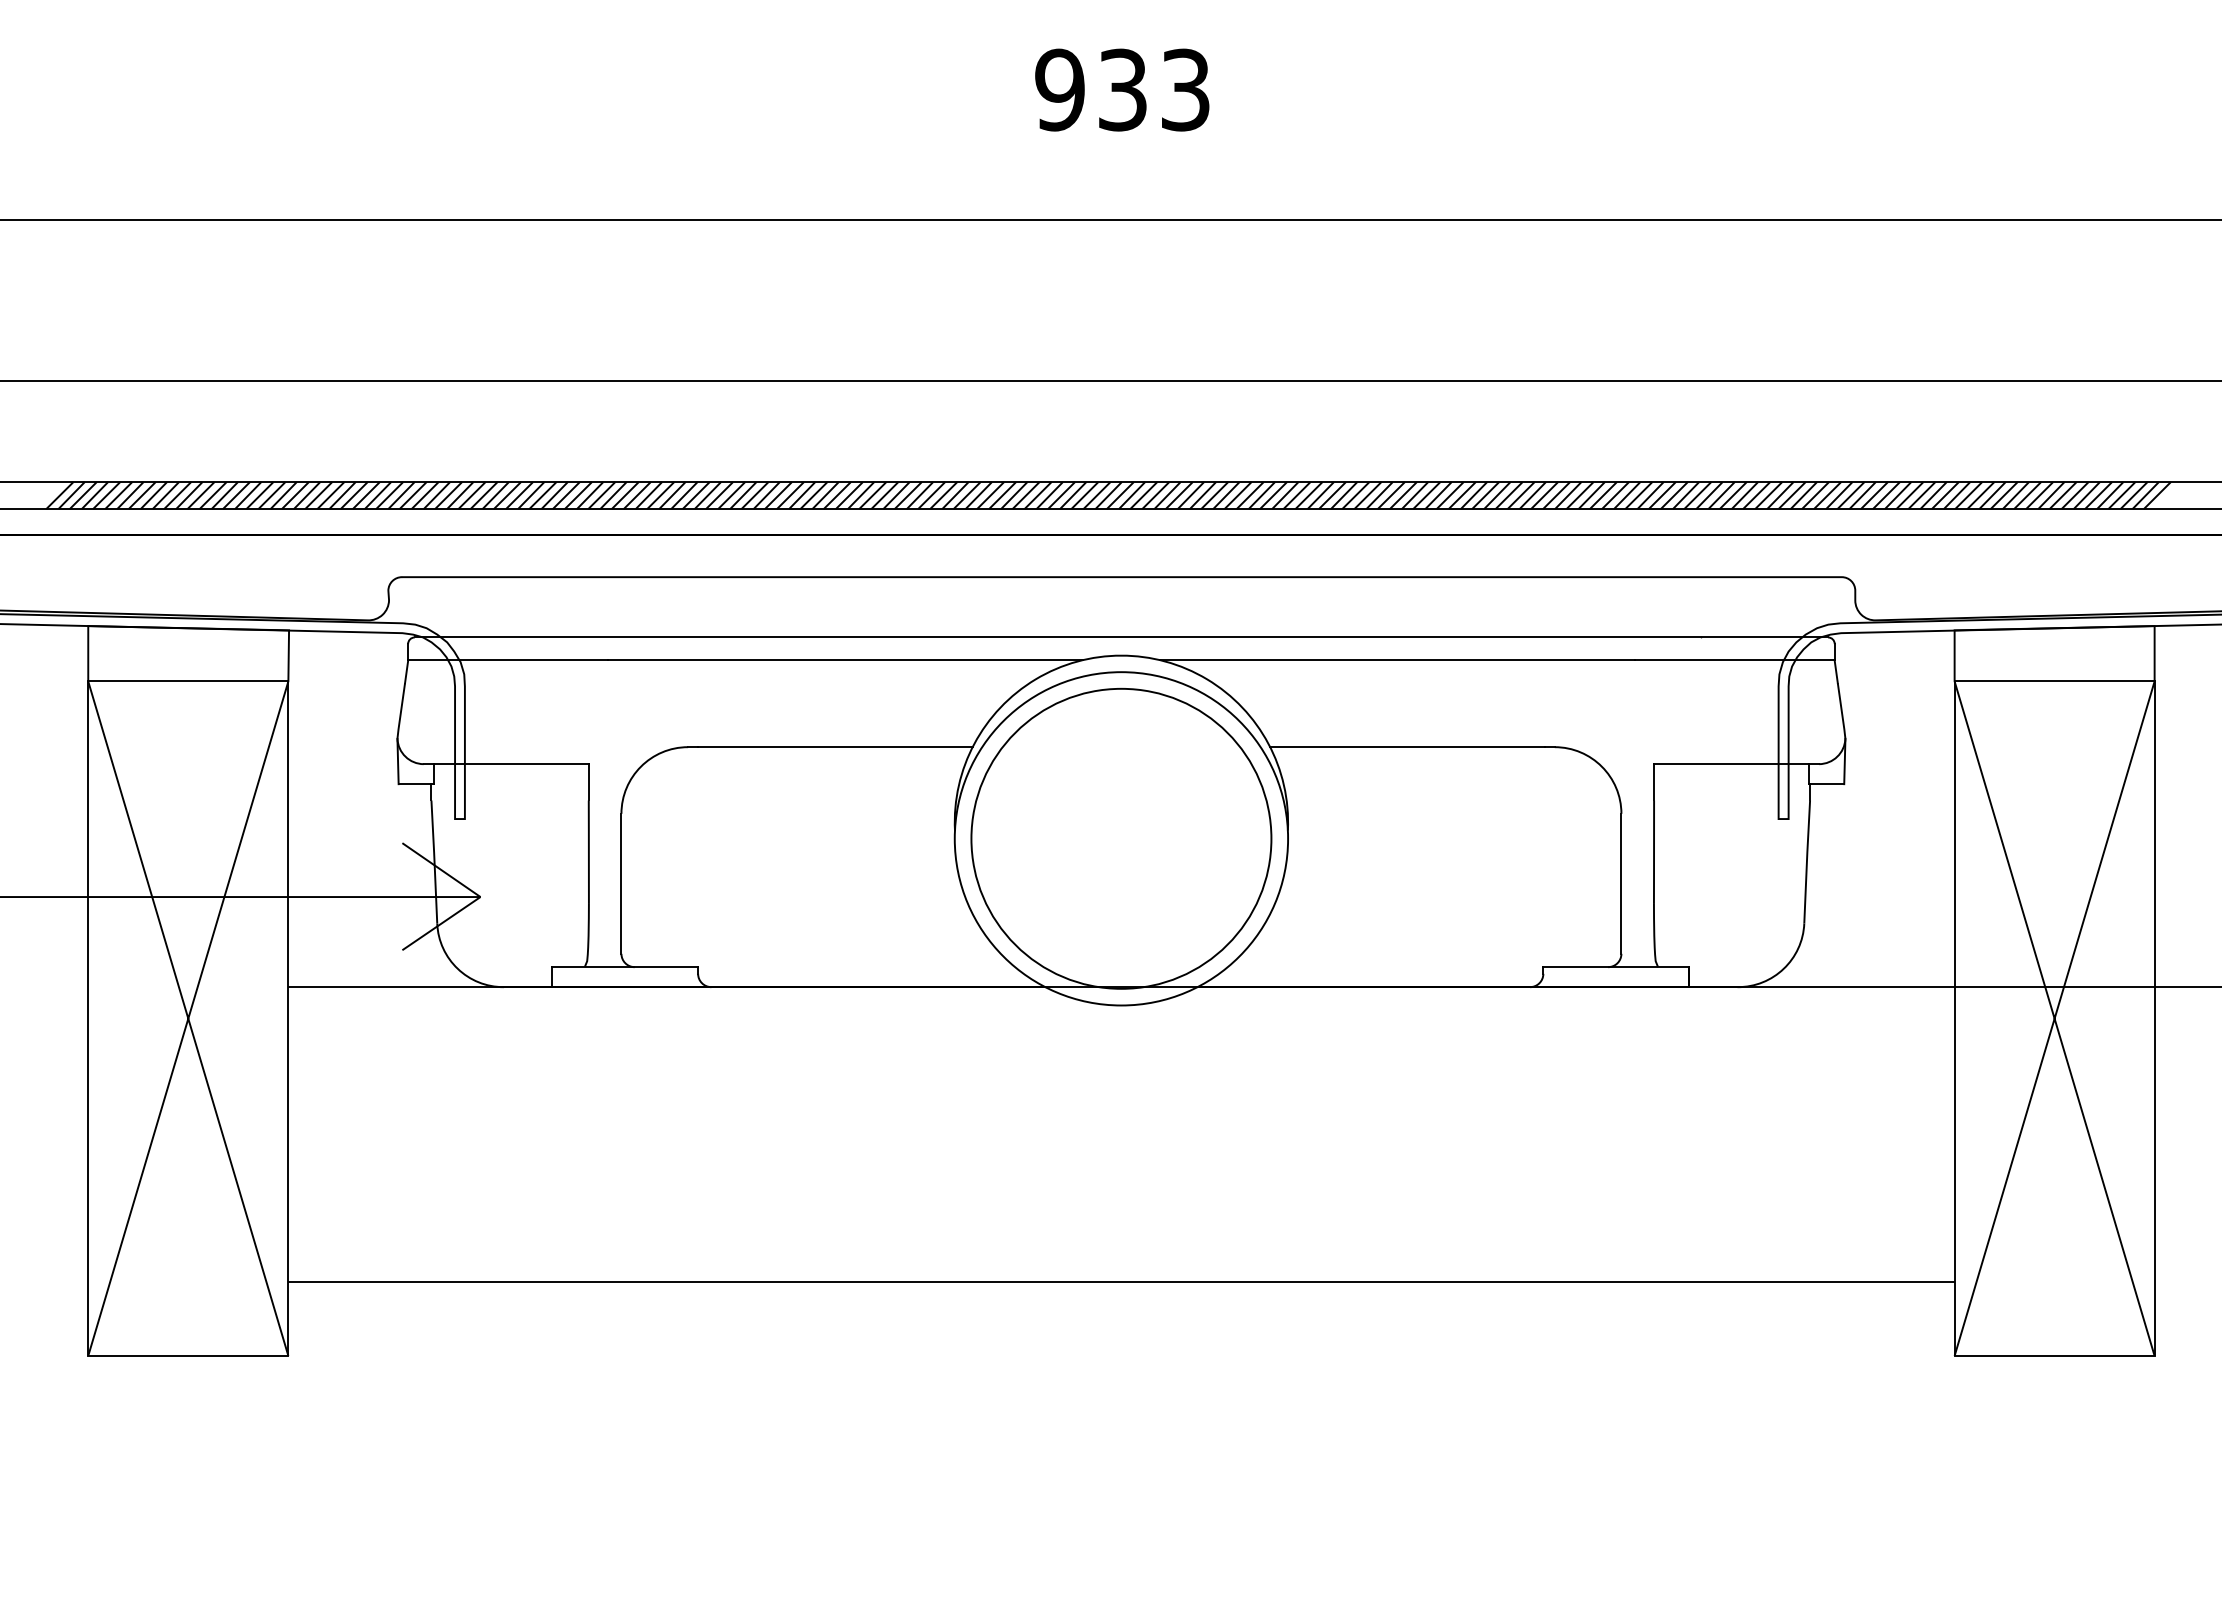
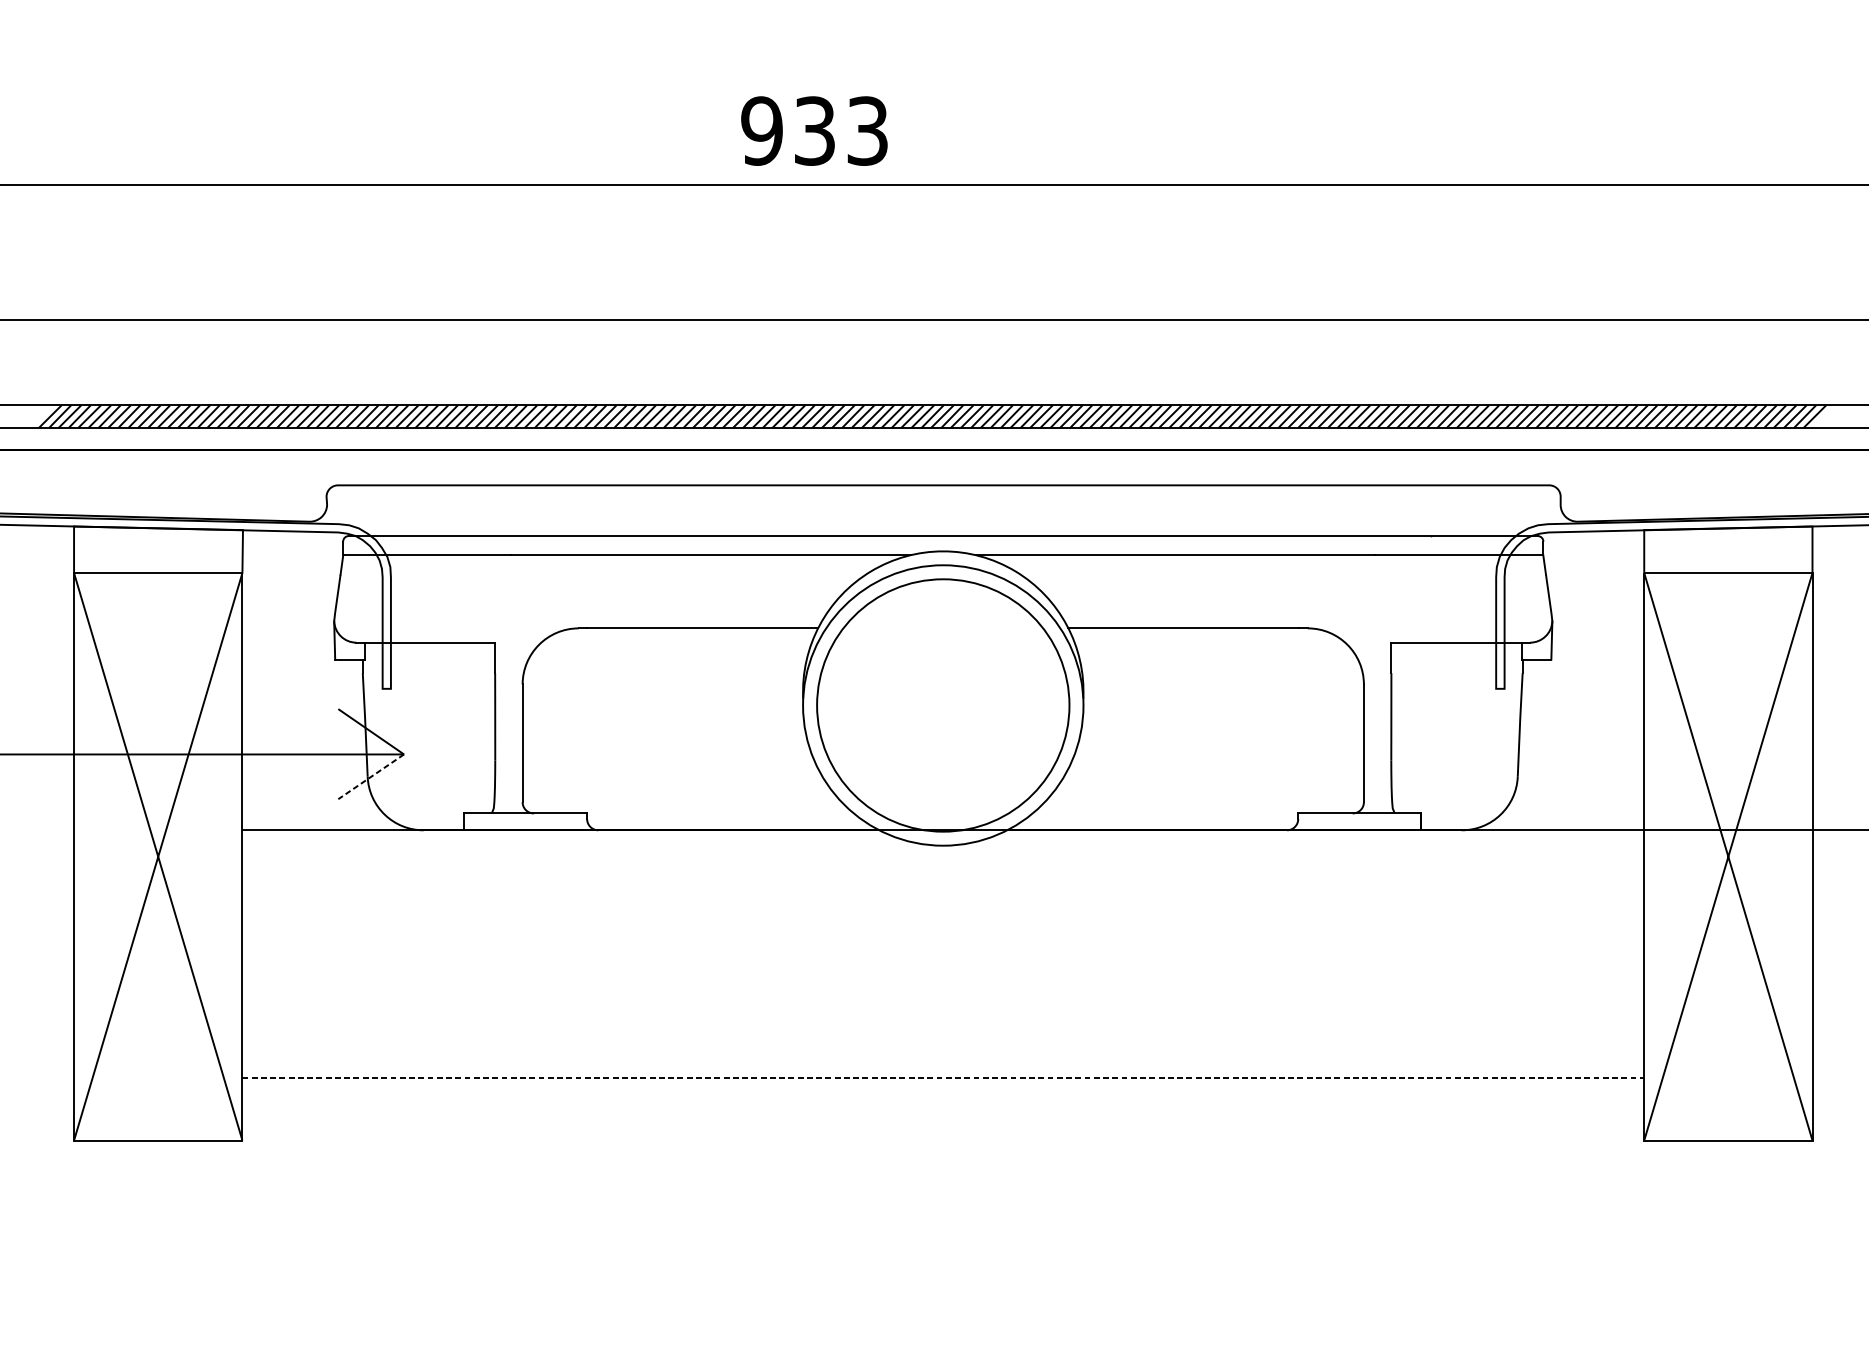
text: (1122, 89) -> (814, 130), moved
line: (441, 923) -> (371, 776), solid -> dashed
line: (1122, 1281) -> (944, 1077), solid -> dashed

